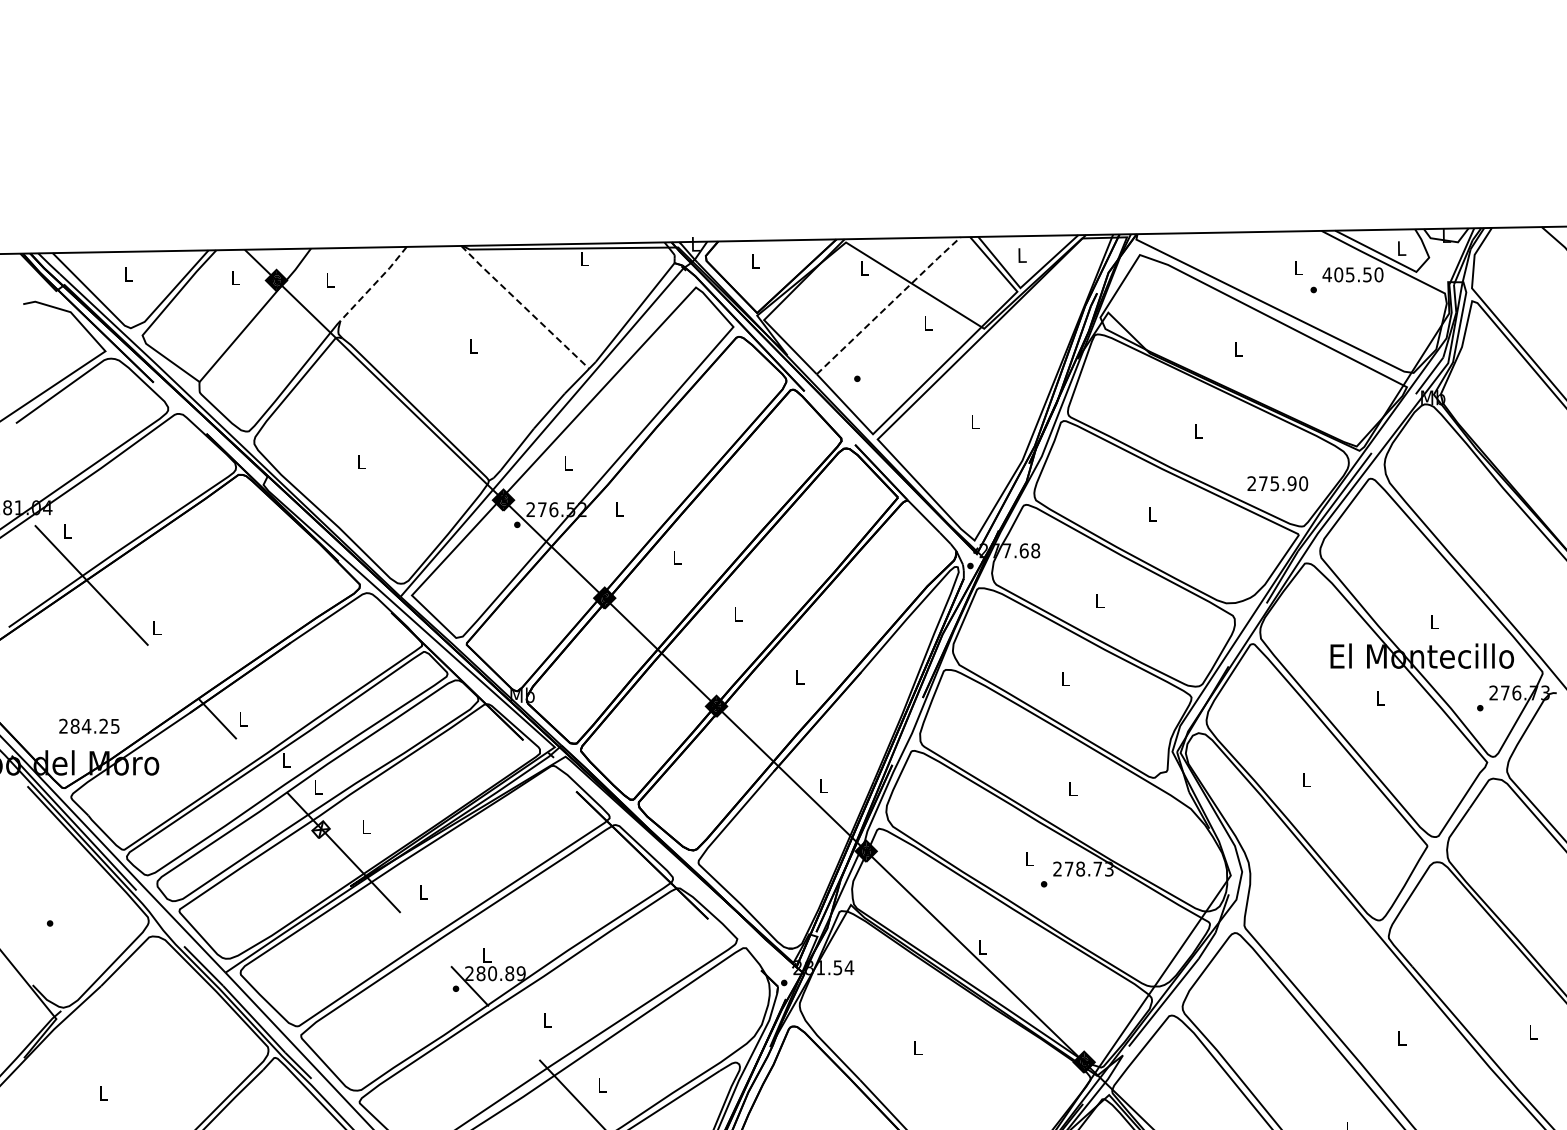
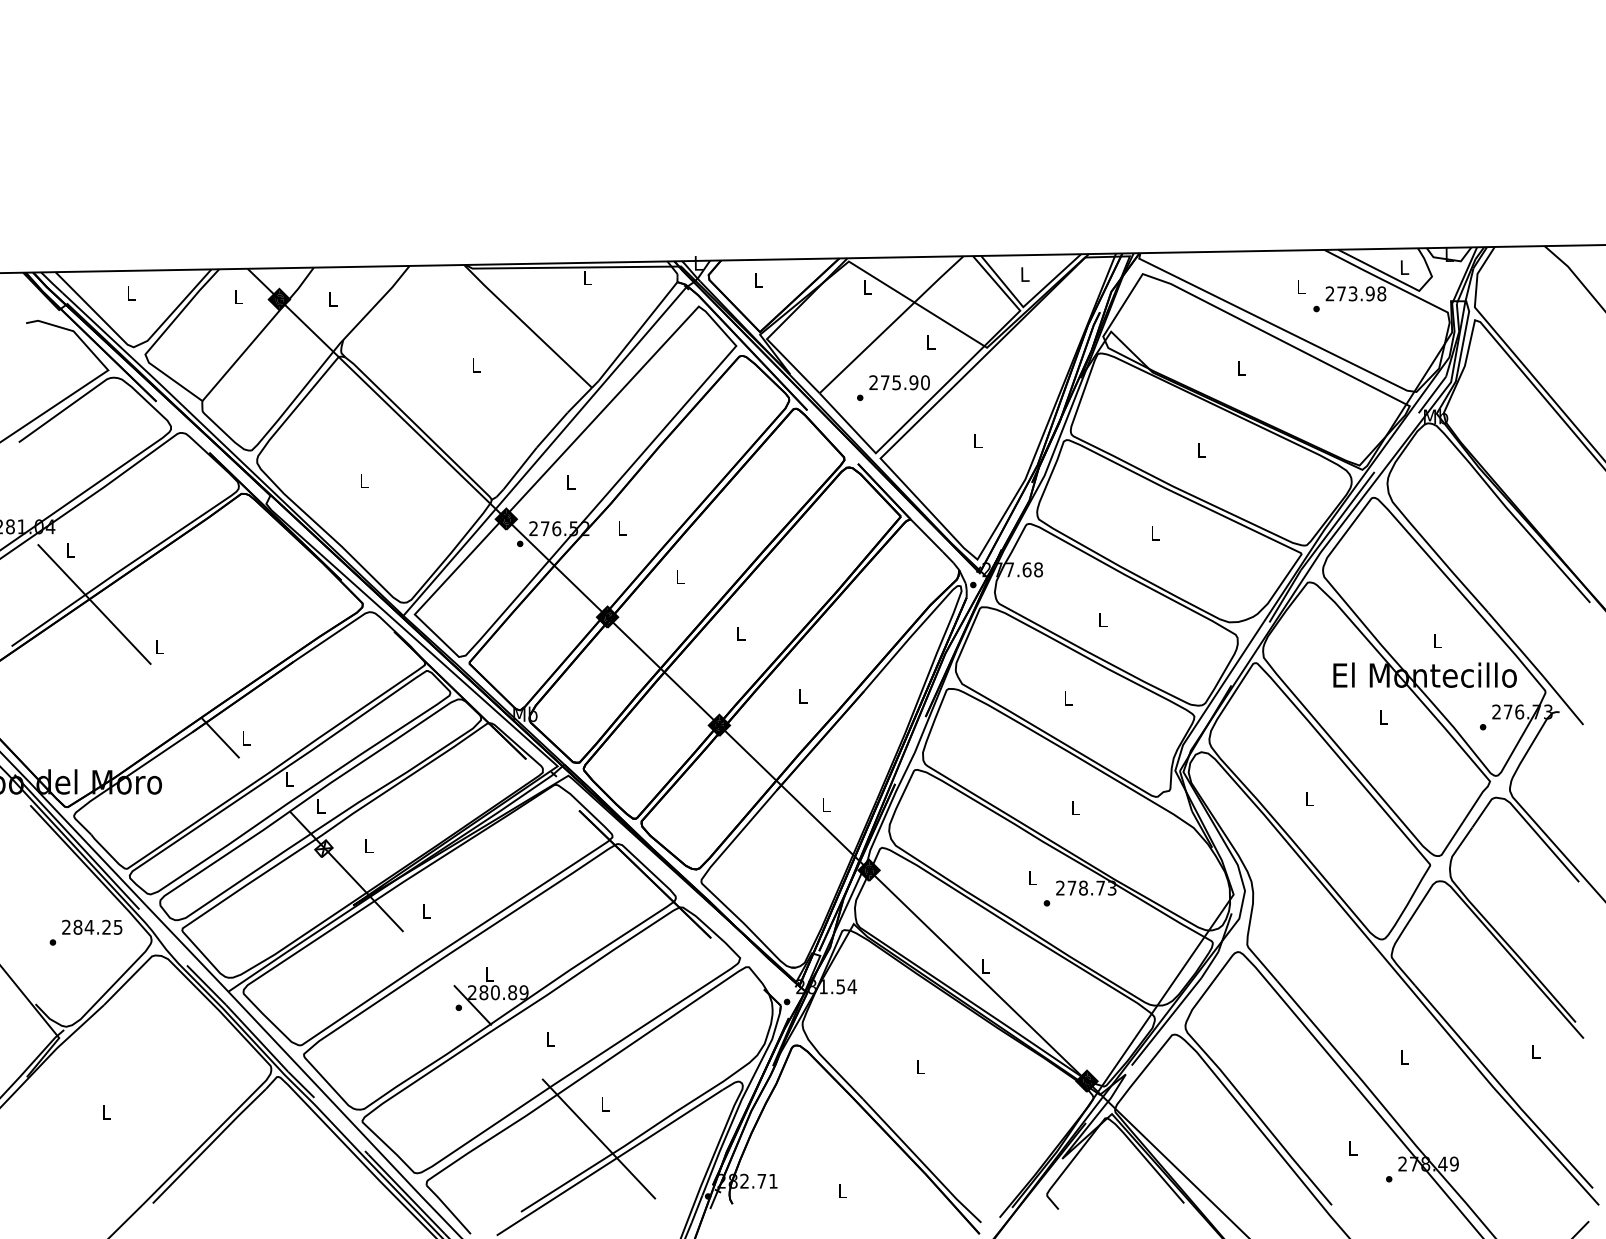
text: (1352, 274) -> (1355, 293), 405.50 -> 273.98
line: (374, 284) -> (377, 303), dashed -> solid
line: (889, 304) -> (892, 323), dashed -> solid
line: (524, 307) -> (527, 326), dashed -> solid
text: (1277, 483) -> (899, 382), moved
text: (89, 725) -> (92, 926), moved

